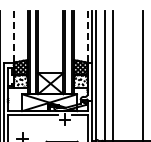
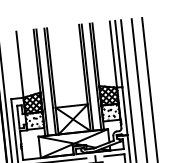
line: (13, 37) -> (19, 65), dashed -> solid
line: (87, 37) -> (113, 55), dashed -> solid

